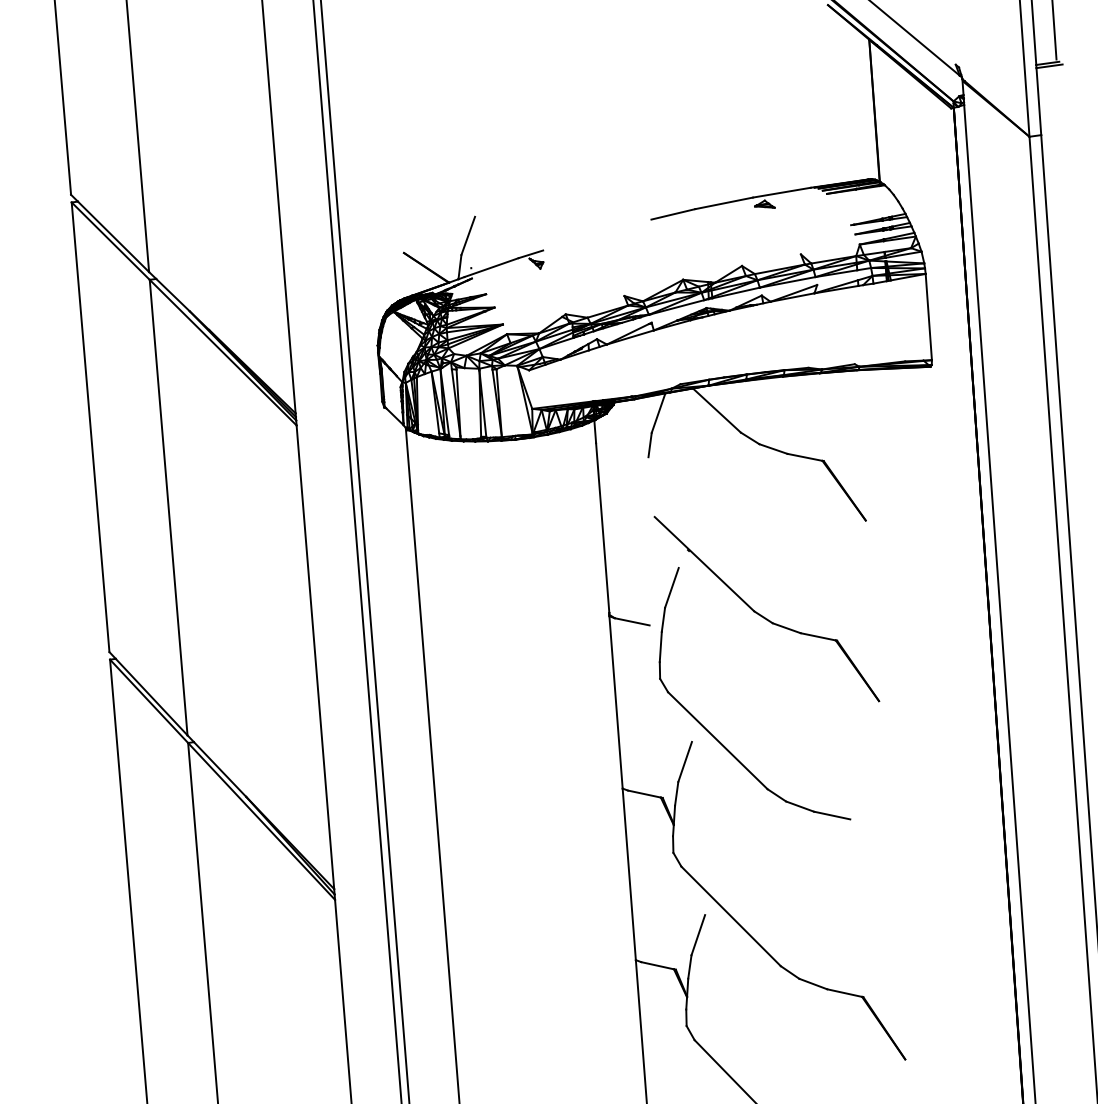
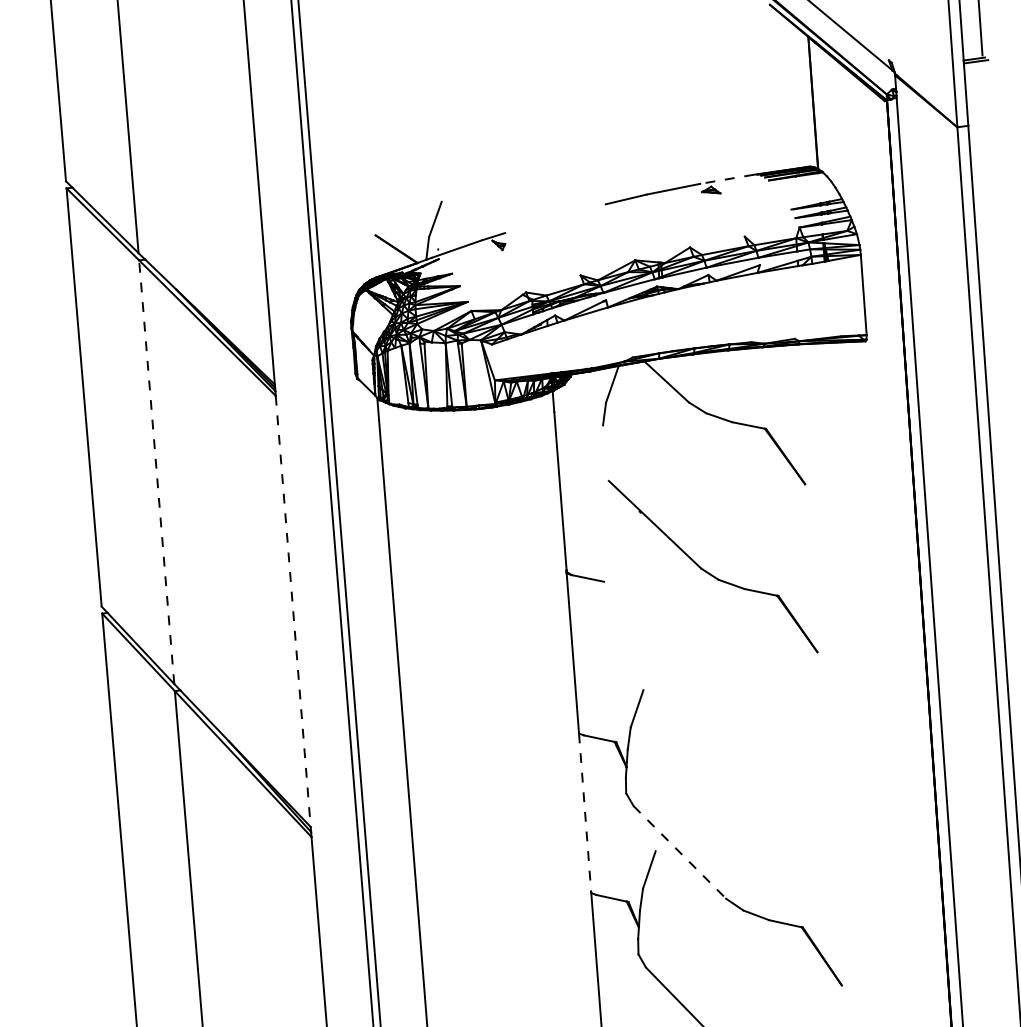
line: (781, 192) -> (726, 179), solid -> dashed
line: (168, 507) -> (156, 472), solid -> dashed
line: (315, 657) -> (293, 611), solid -> dashed
part: (713, 734) -> (663, 683), removed
line: (629, 874) -> (585, 813), solid -> dashed
line: (731, 916) -> (680, 852), solid -> dashed

